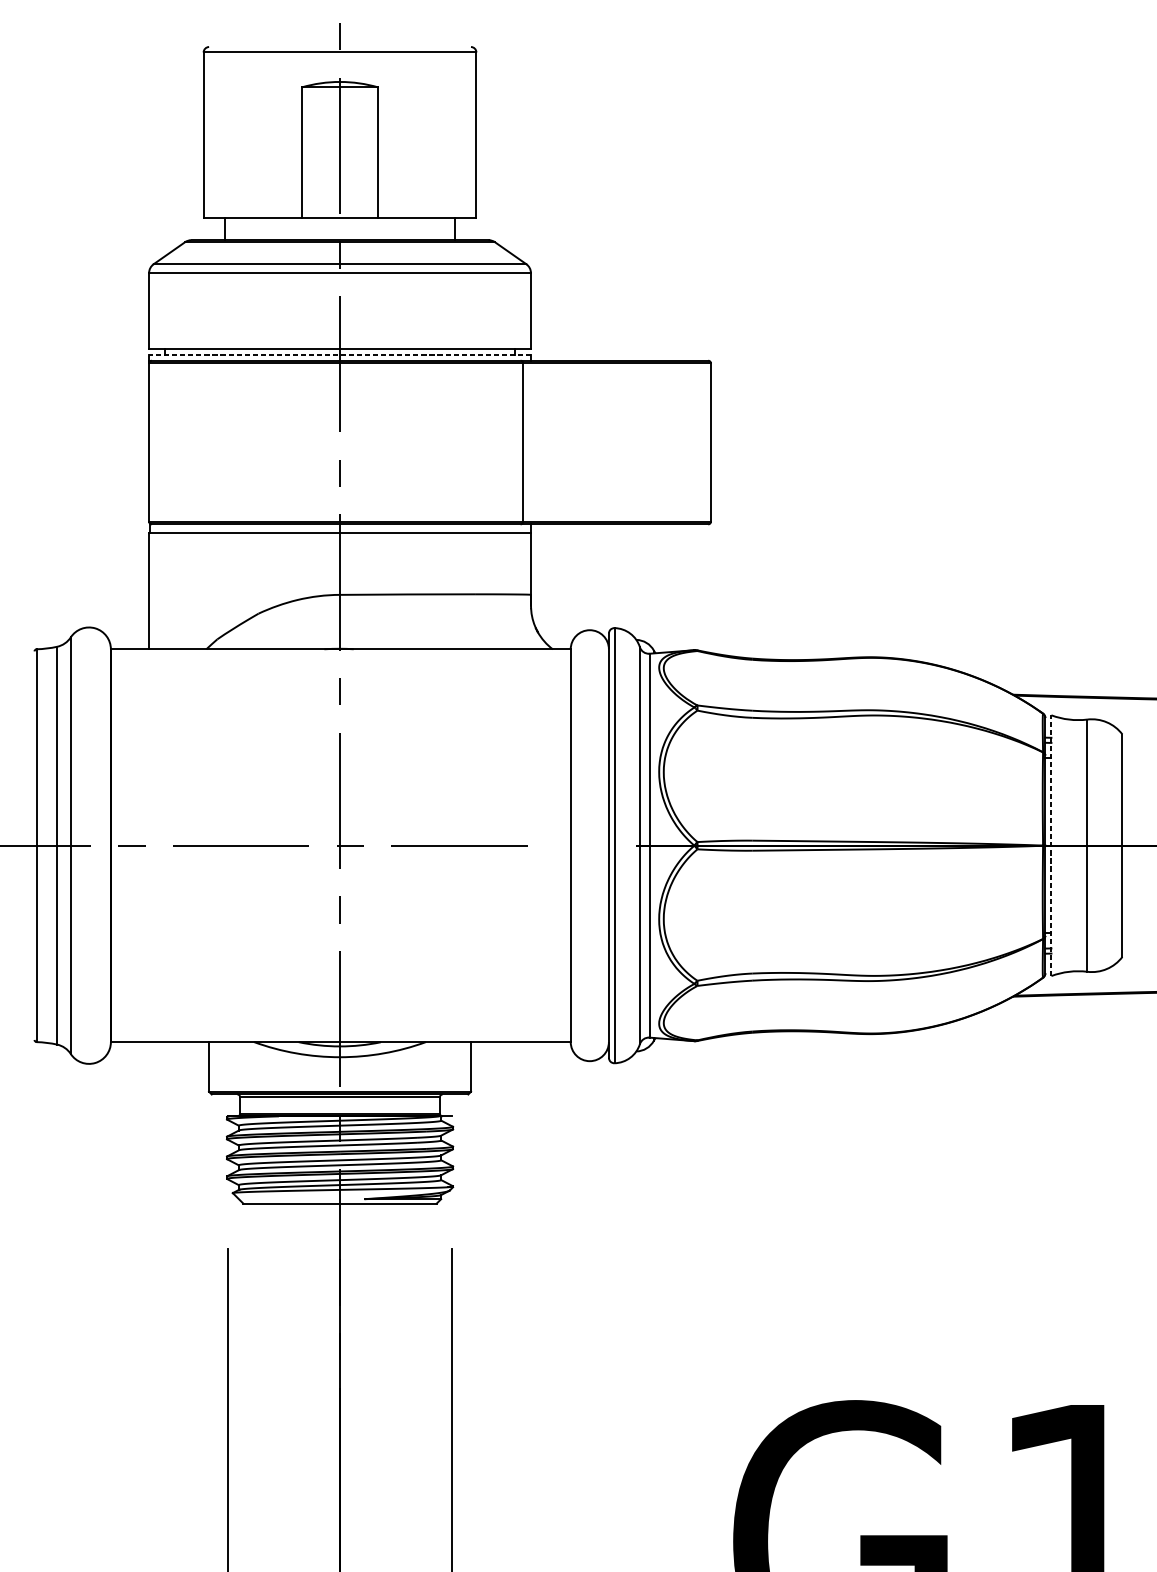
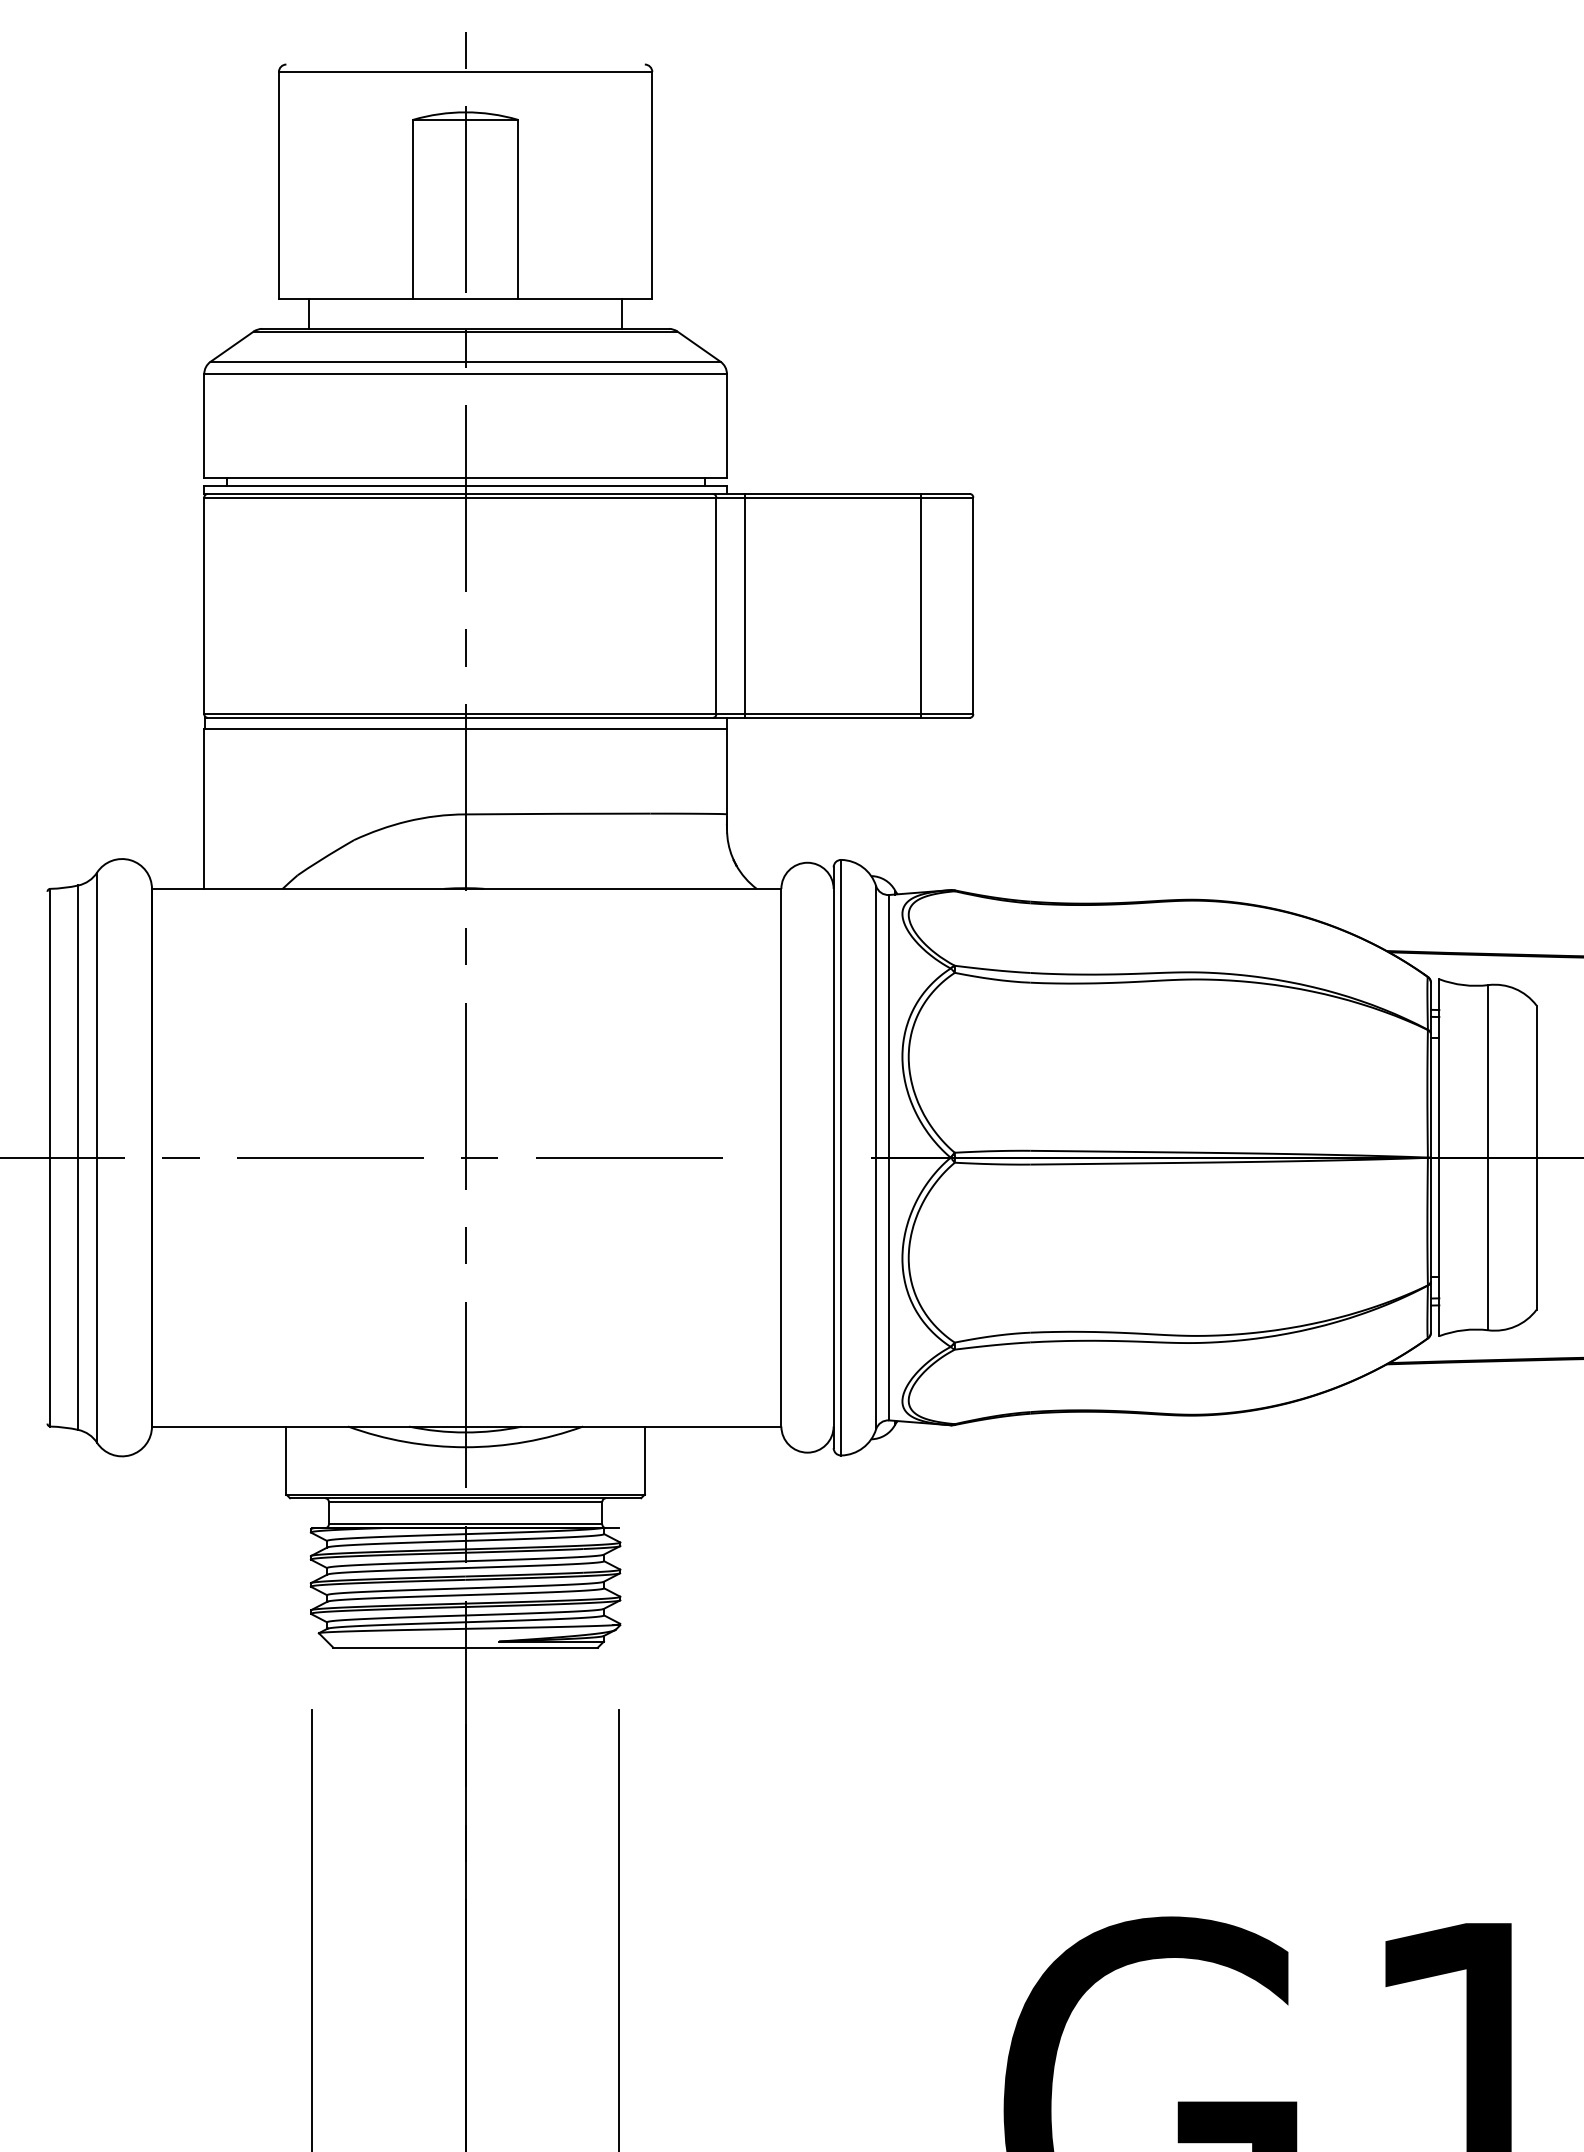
line: (339, 355) -> (465, 486), dashed -> solid
line: (544, 442) -> (745, 605), added
line: (673, 442) -> (921, 605), added
line: (1051, 845) -> (1439, 1157), dashed -> solid

